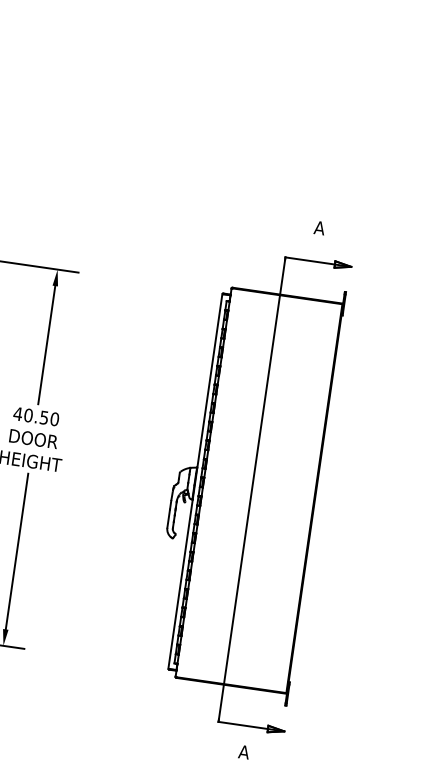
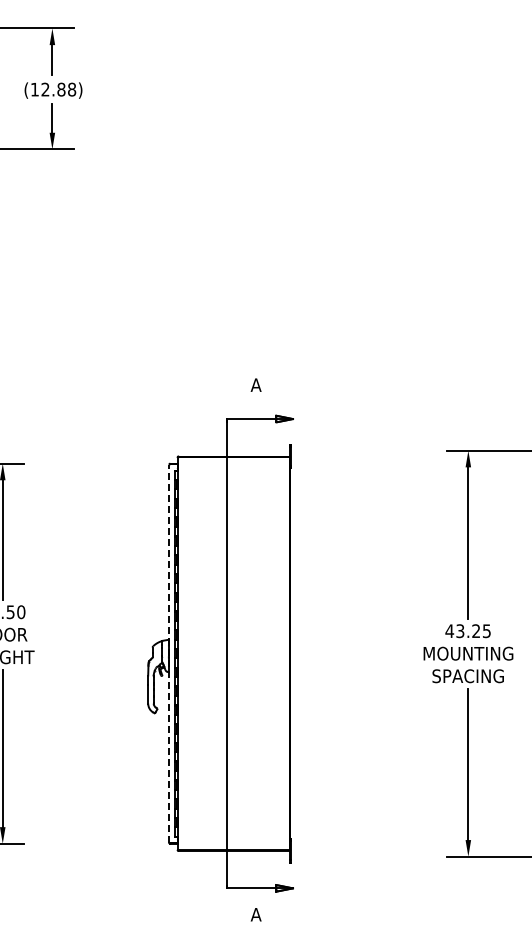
line: (195, 481) -> (169, 653), solid -> dashed

